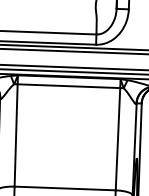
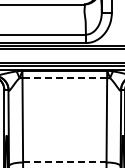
line: (68, 86) -> (64, 78), solid -> dashed
line: (64, 188) -> (64, 162), solid -> dashed

